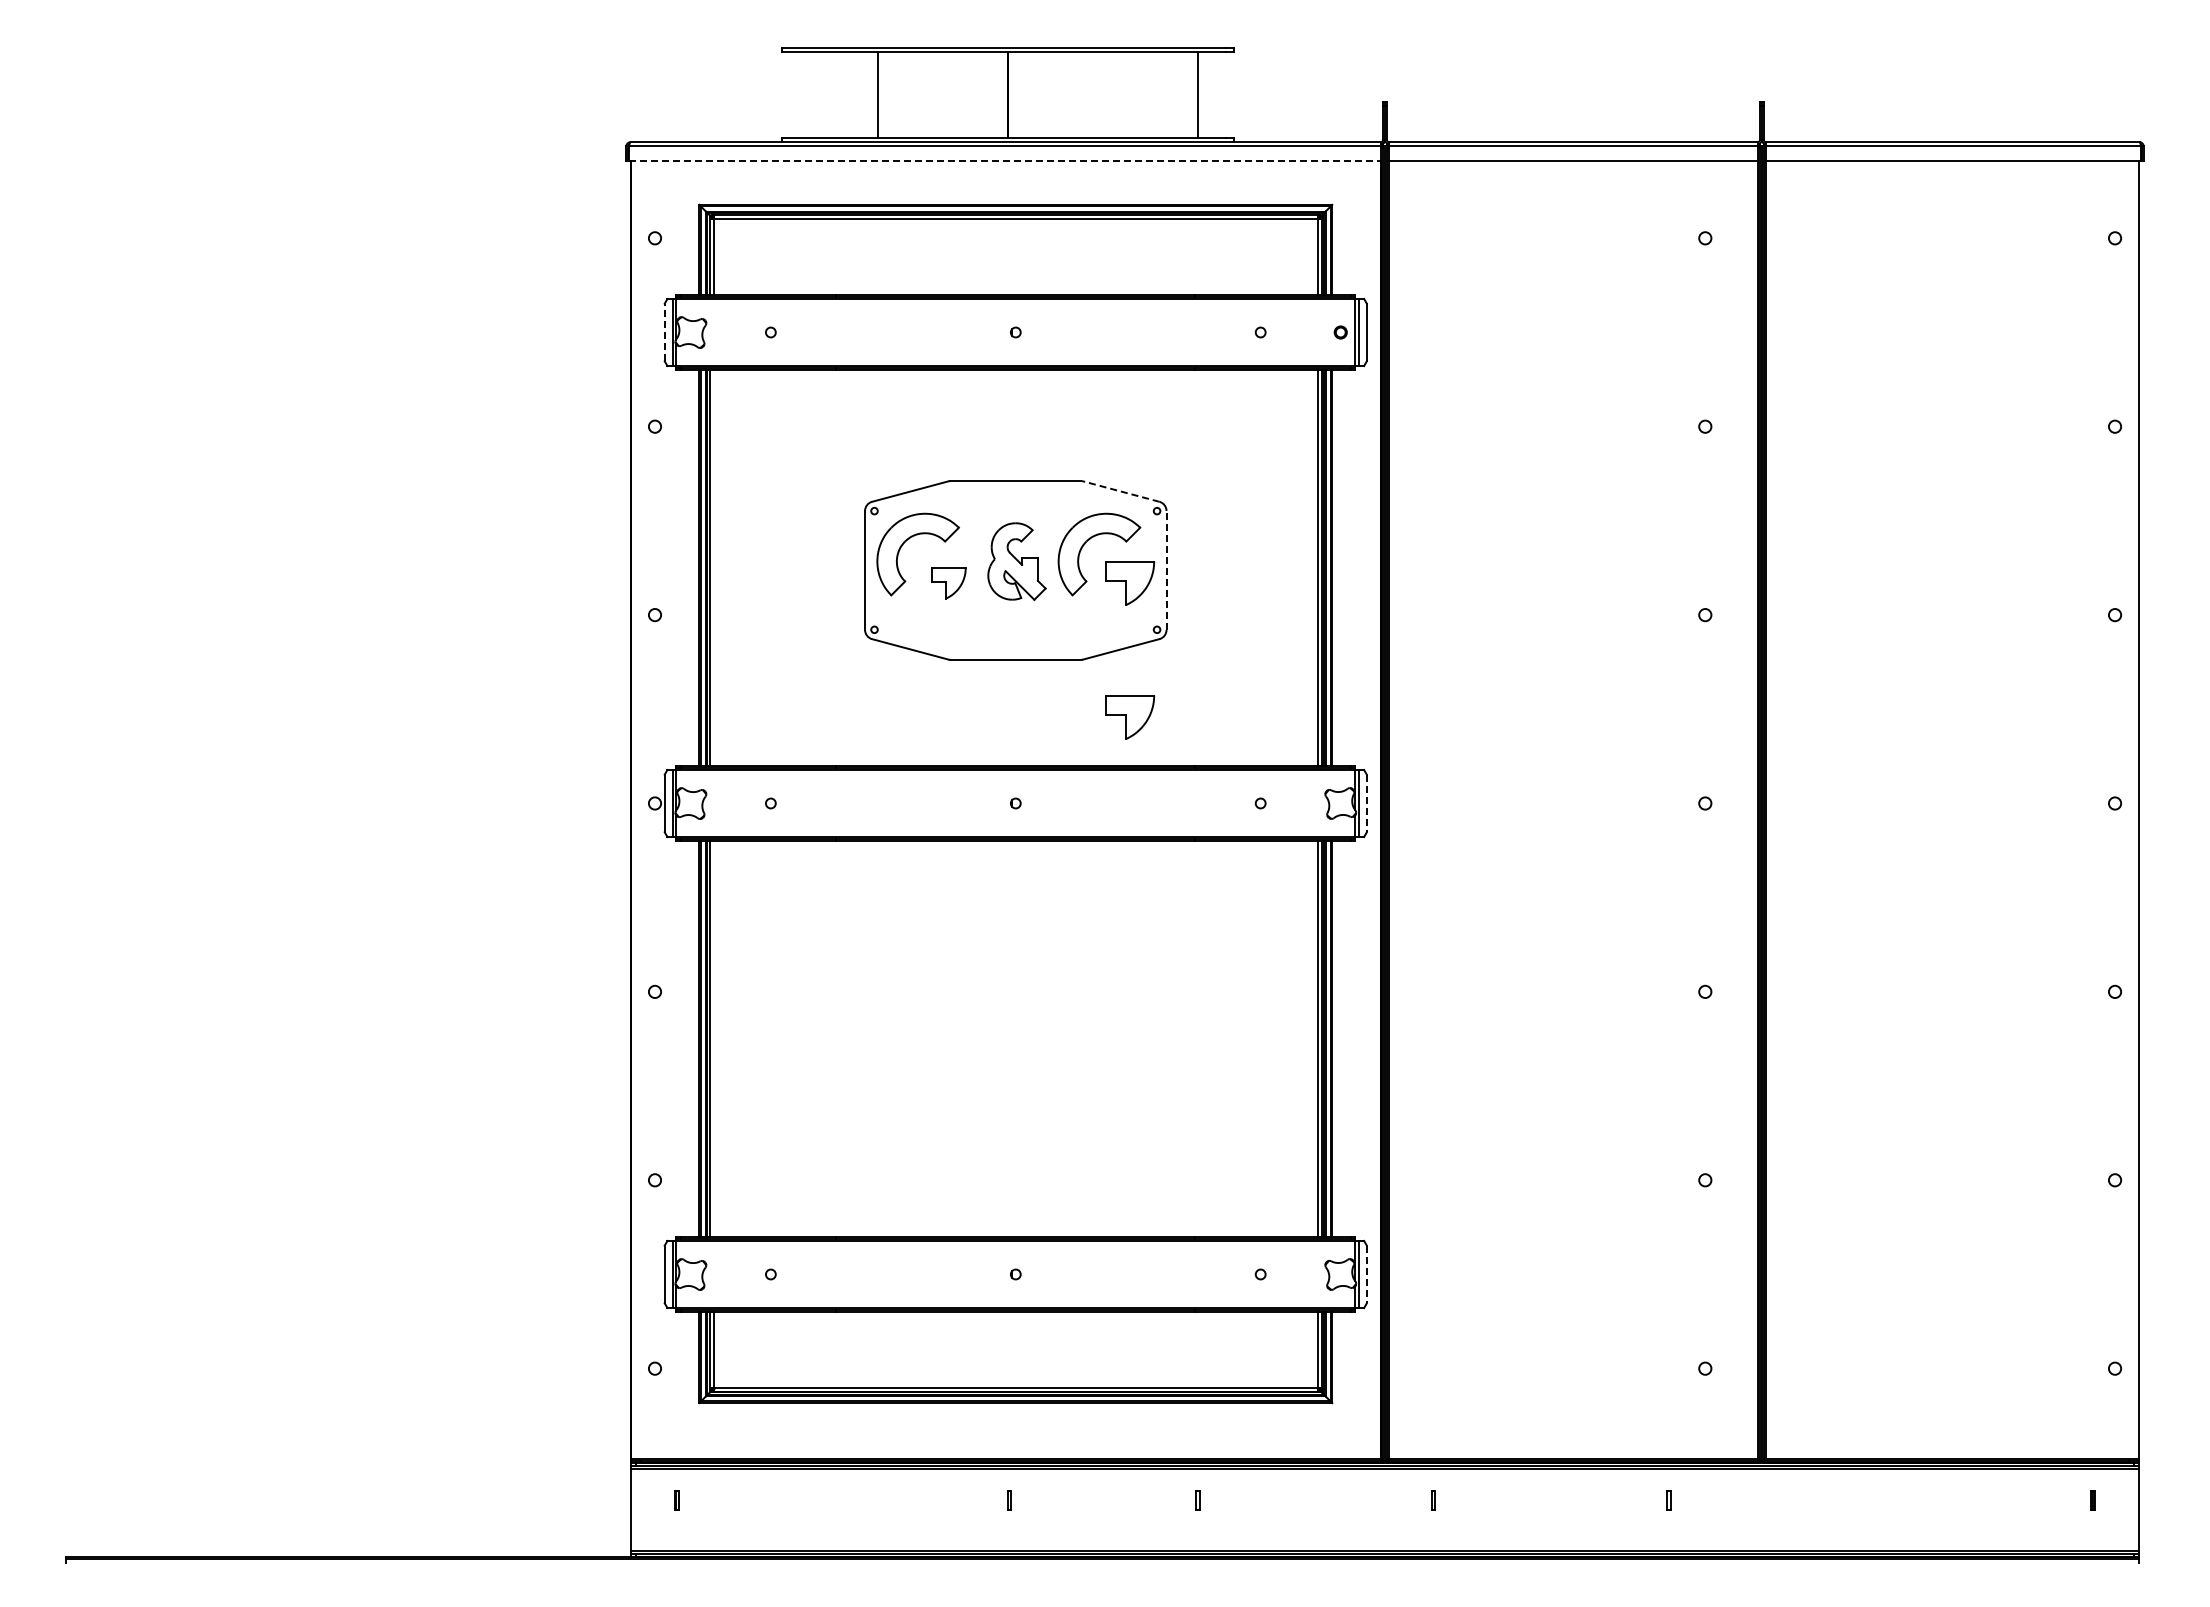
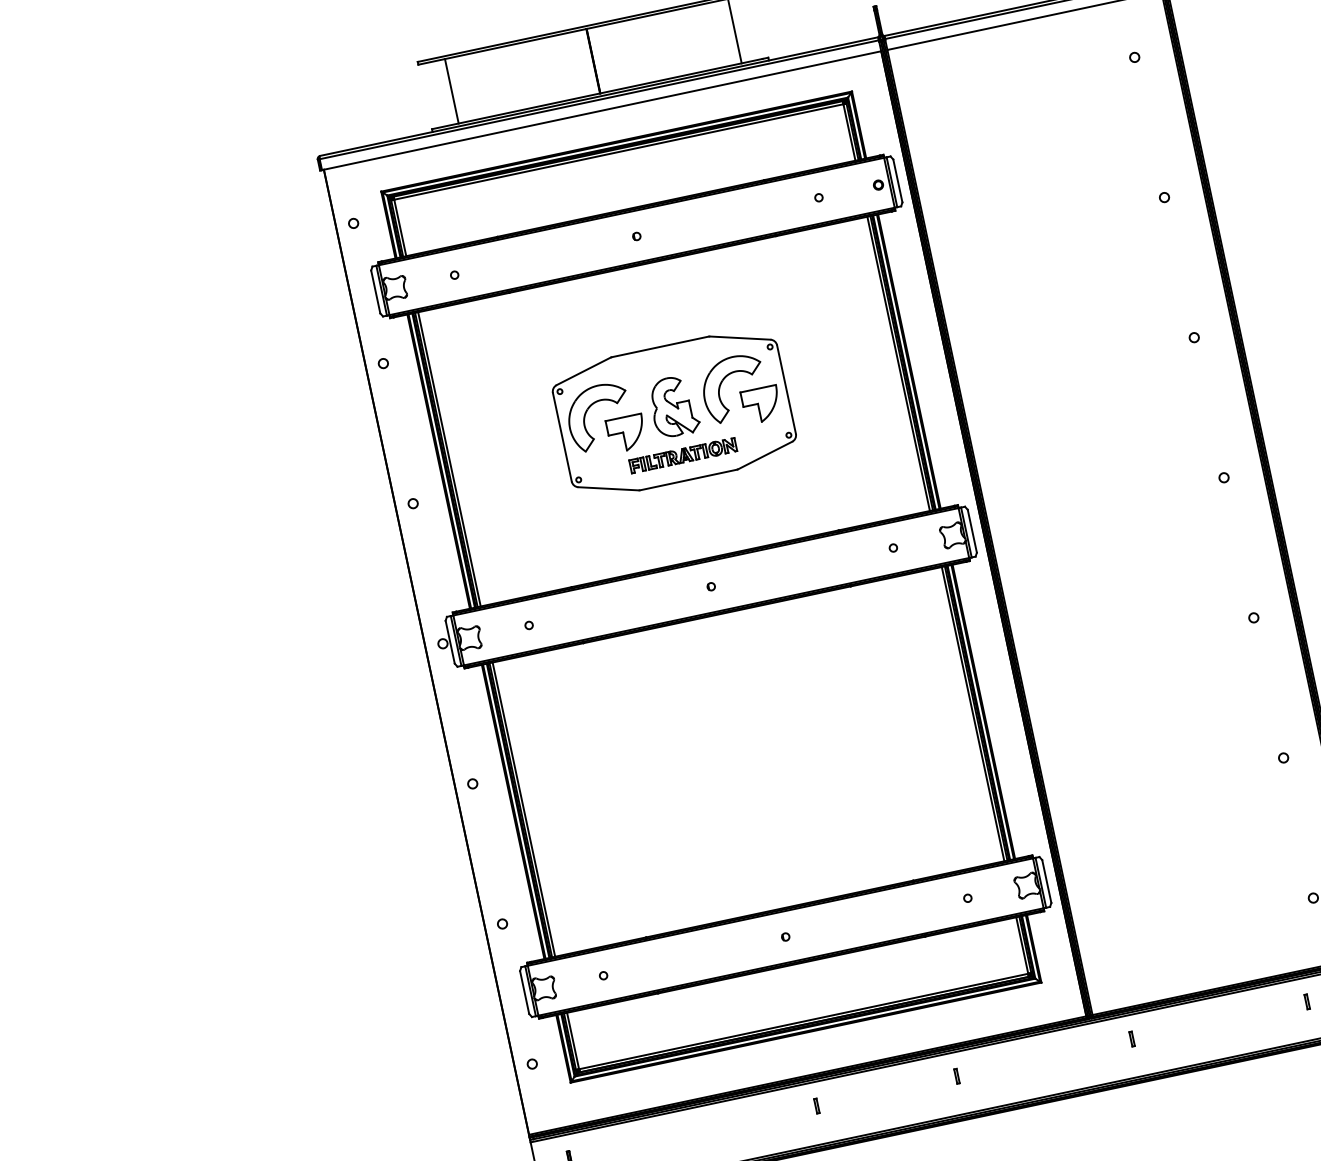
line: (877, 94) -> (451, 90), moved
line: (1004, 161) -> (601, 111), dashed -> solid
line: (664, 332) -> (375, 292), dashed -> solid
line: (1121, 491) -> (740, 338), dashed -> solid
line: (713, 567) -> (449, 459), added
line: (1166, 570) -> (786, 389), dashed -> solid
part: (948, 583) -> (626, 433), size x1.43
part: (1015, 627) -> (683, 455), added
part: (1130, 717) -> (782, 504), removed
line: (1366, 803) -> (972, 531), dashed -> solid
line: (713, 1038) -> (523, 809), added
line: (1366, 1274) -> (1046, 881), dashed -> solid

